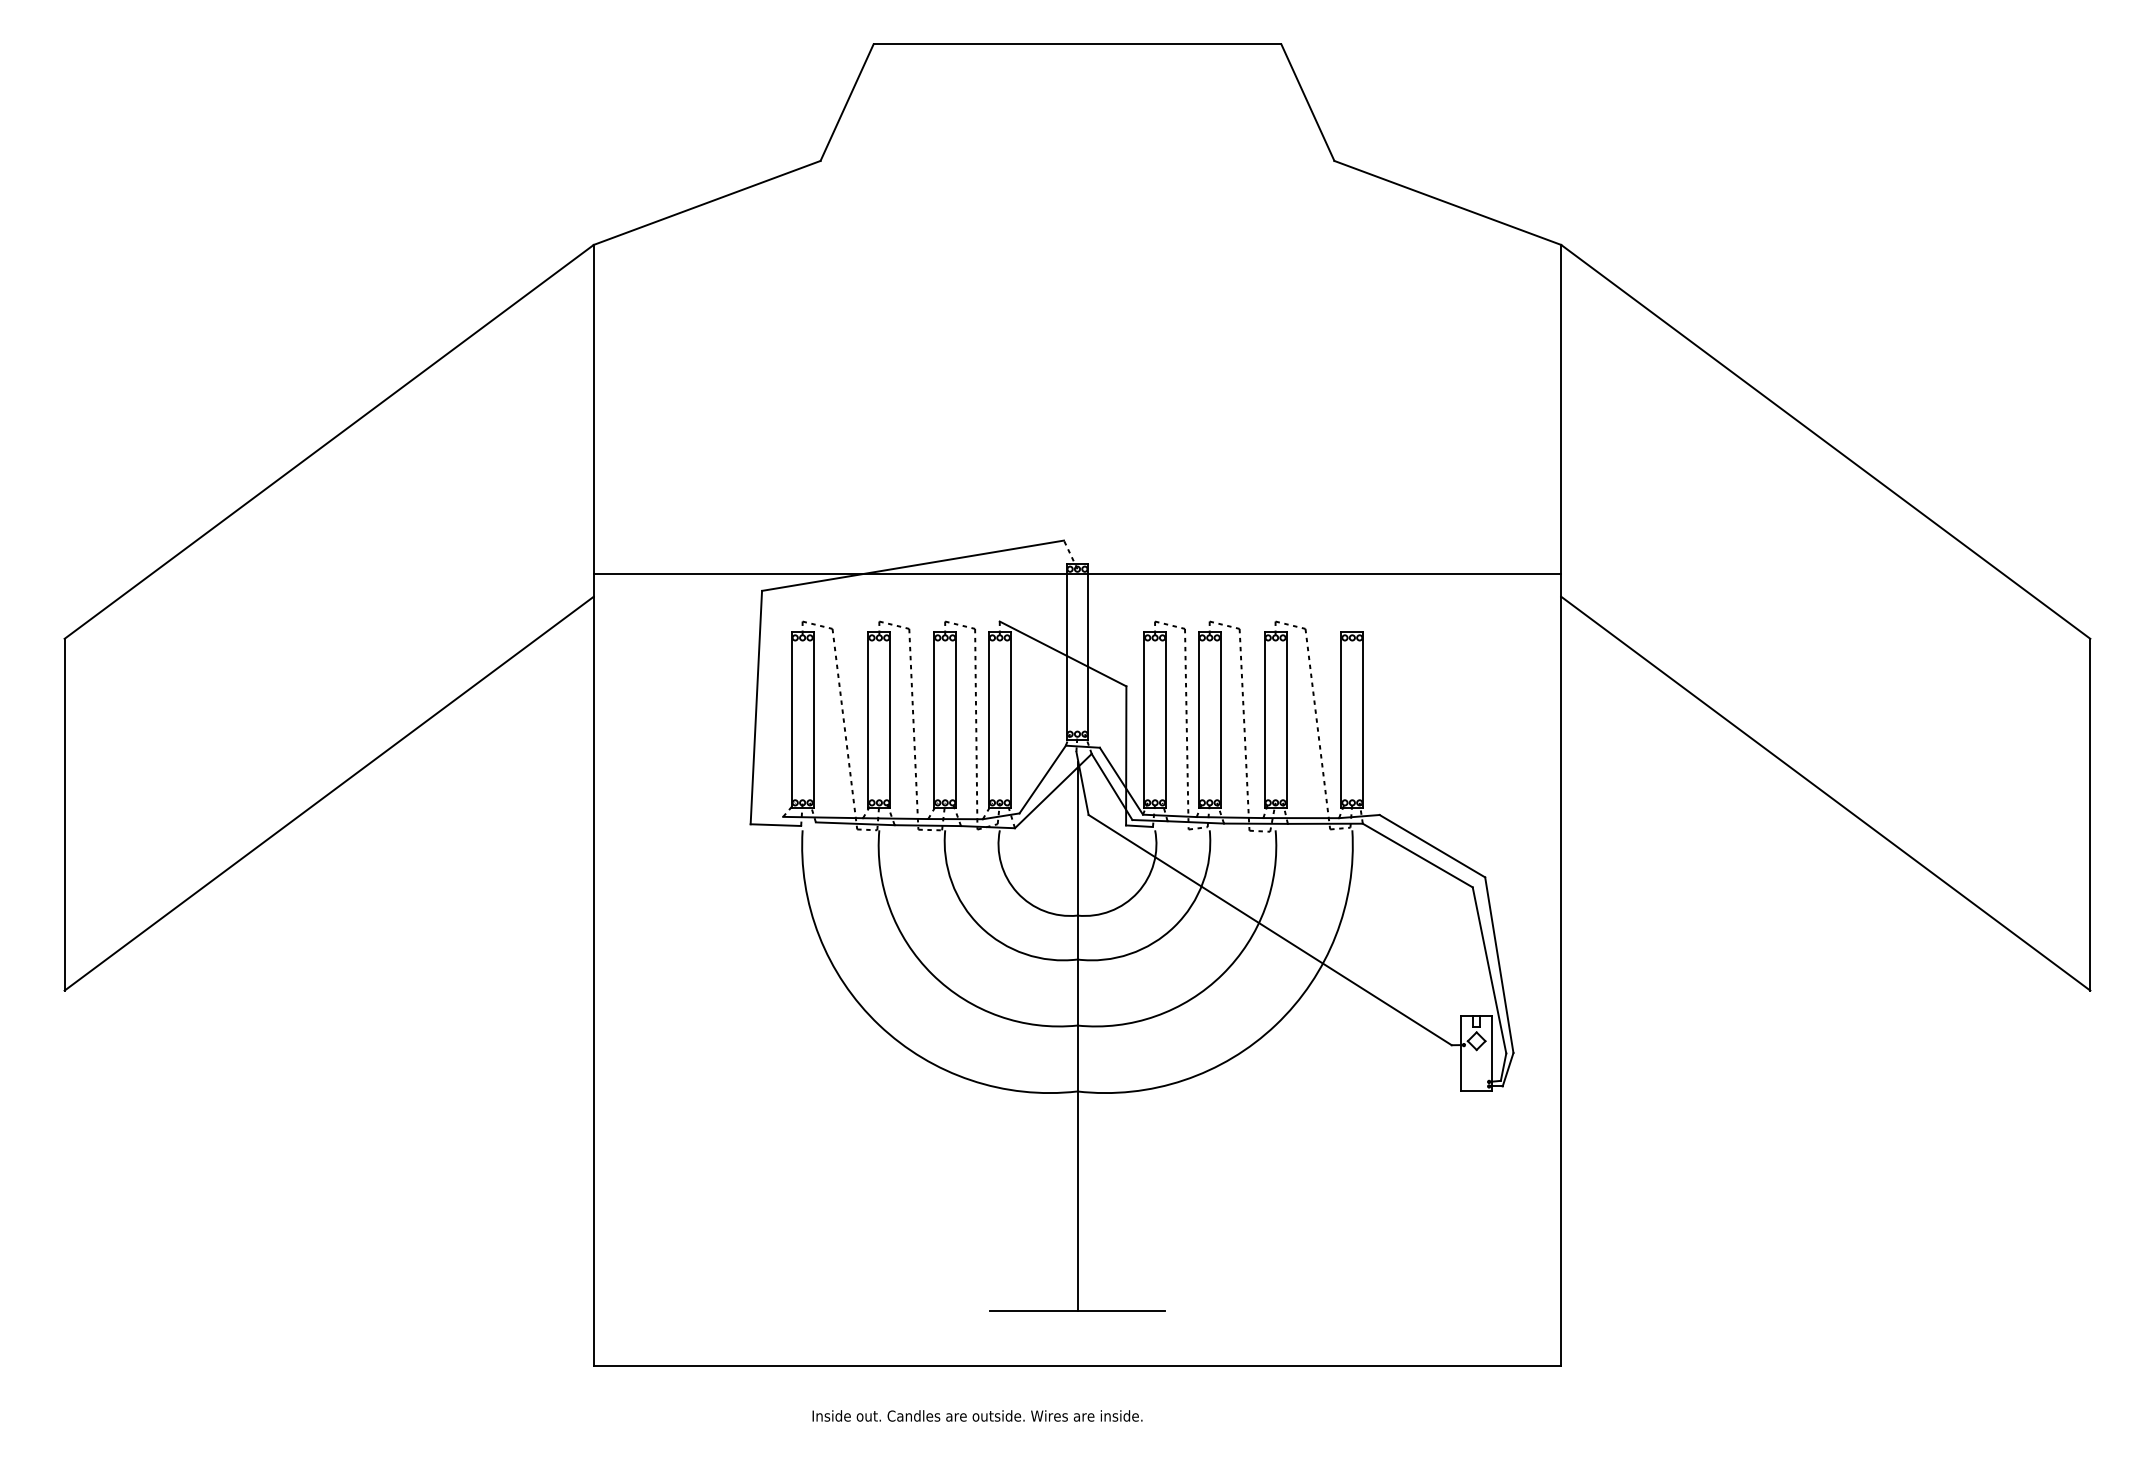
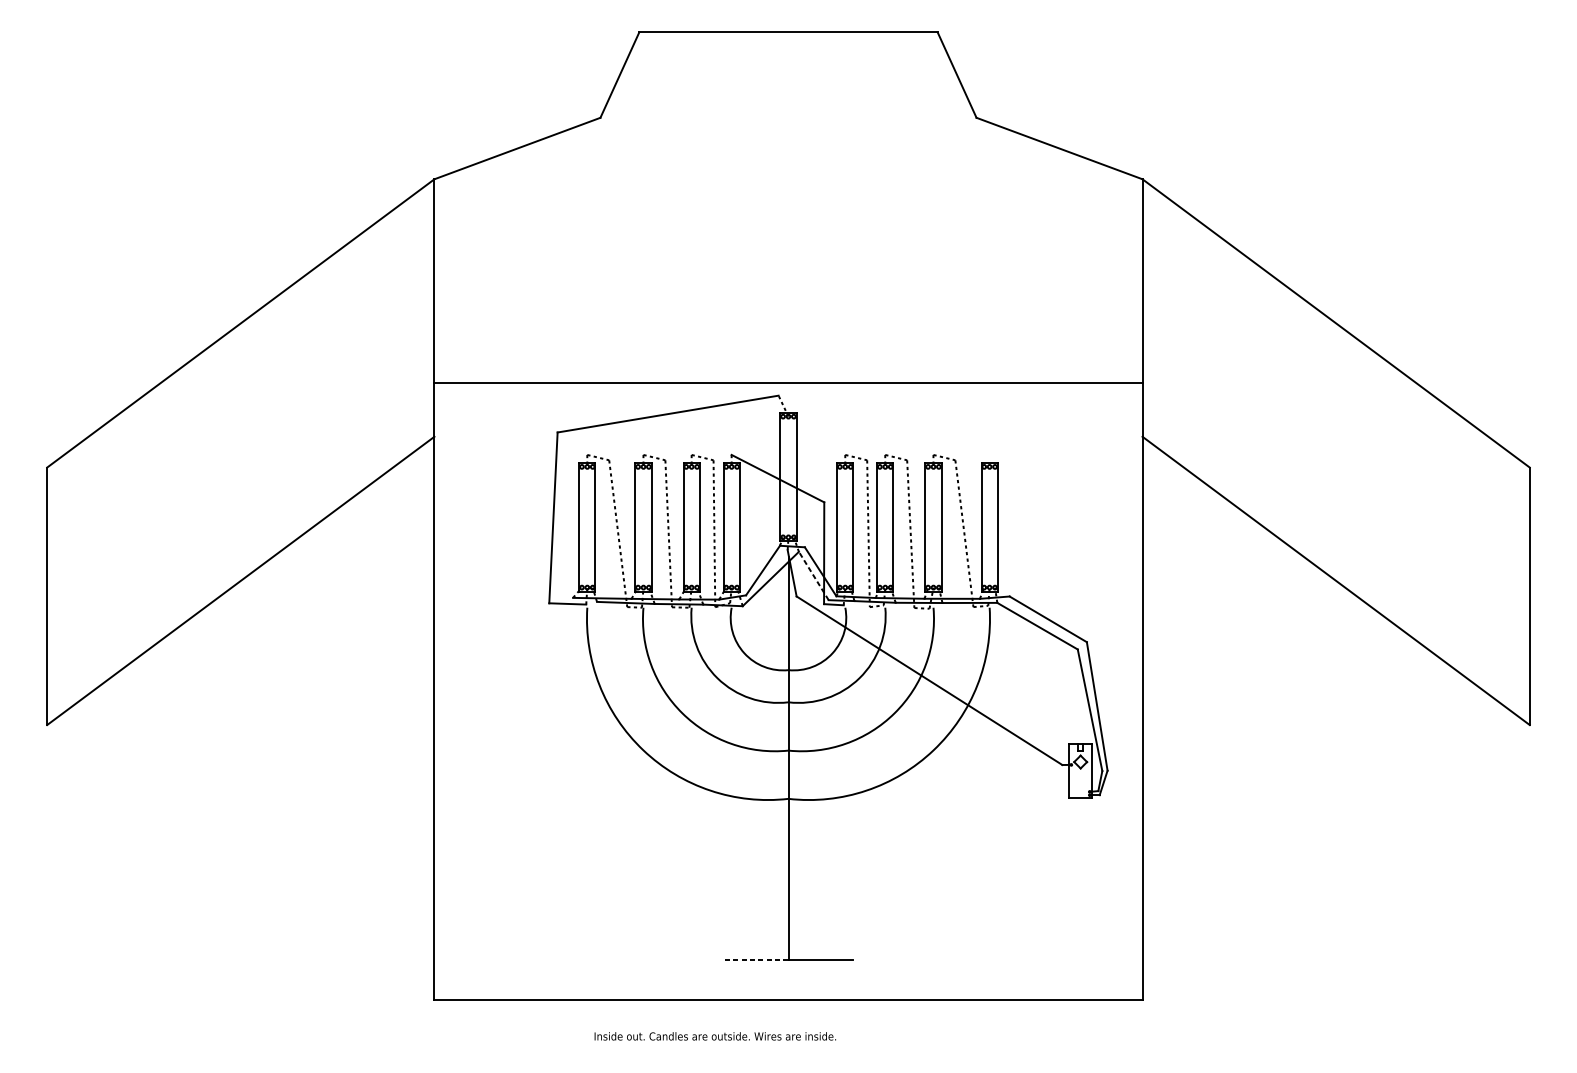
line: (1077, 574) -> (788, 383), moved
line: (1112, 786) -> (814, 575), solid -> dashed
line: (1033, 1311) -> (756, 959), solid -> dashed

